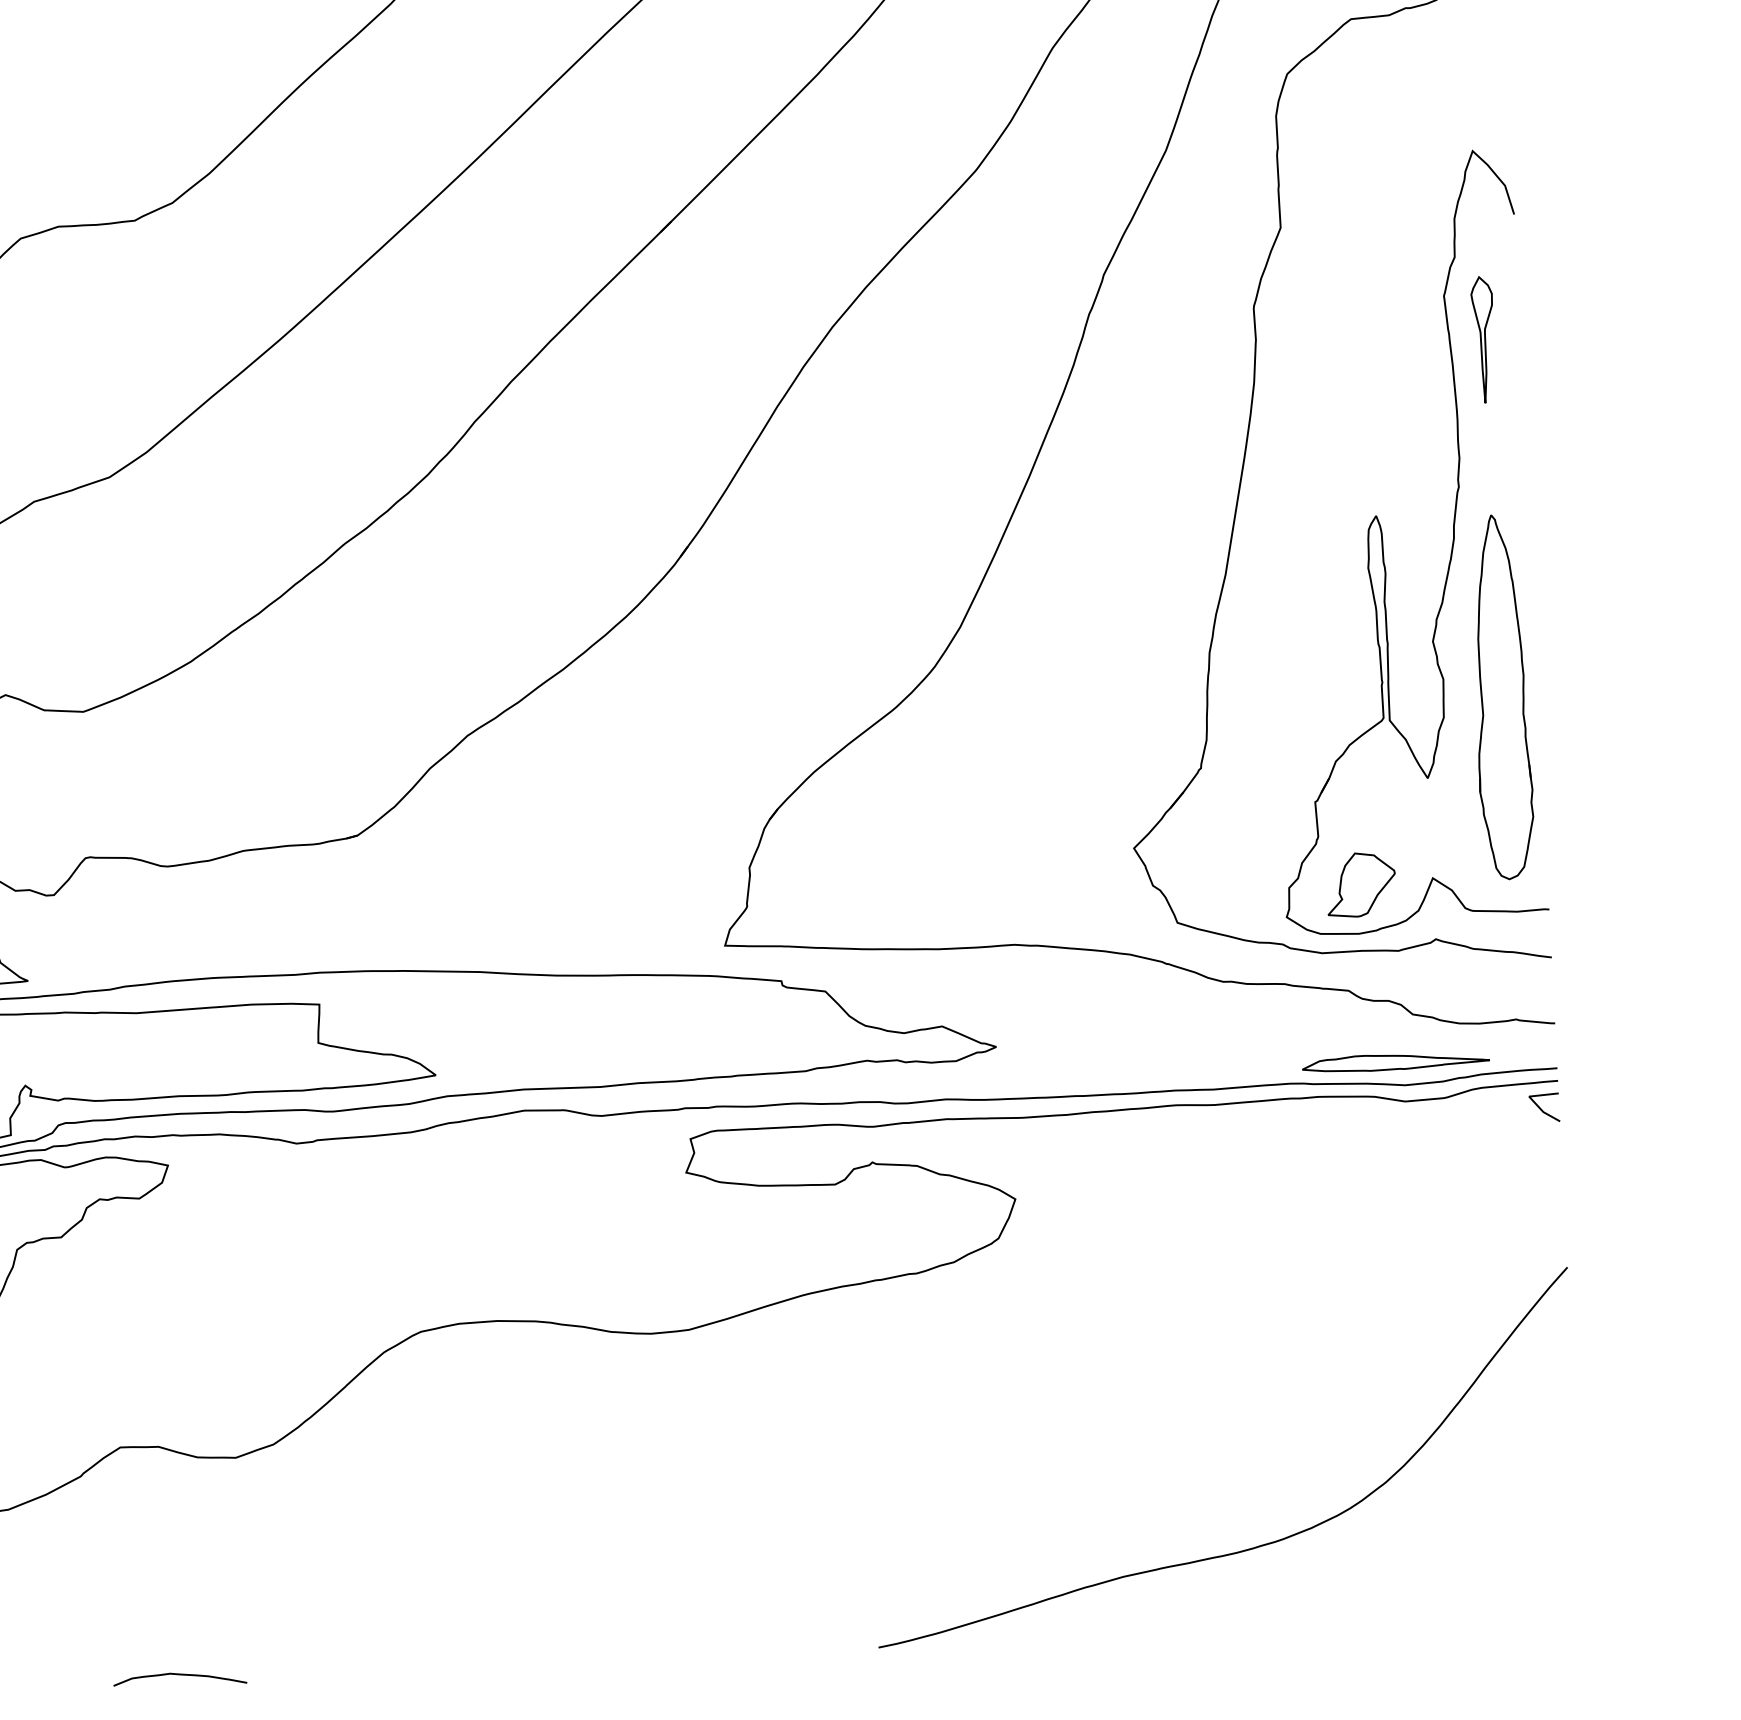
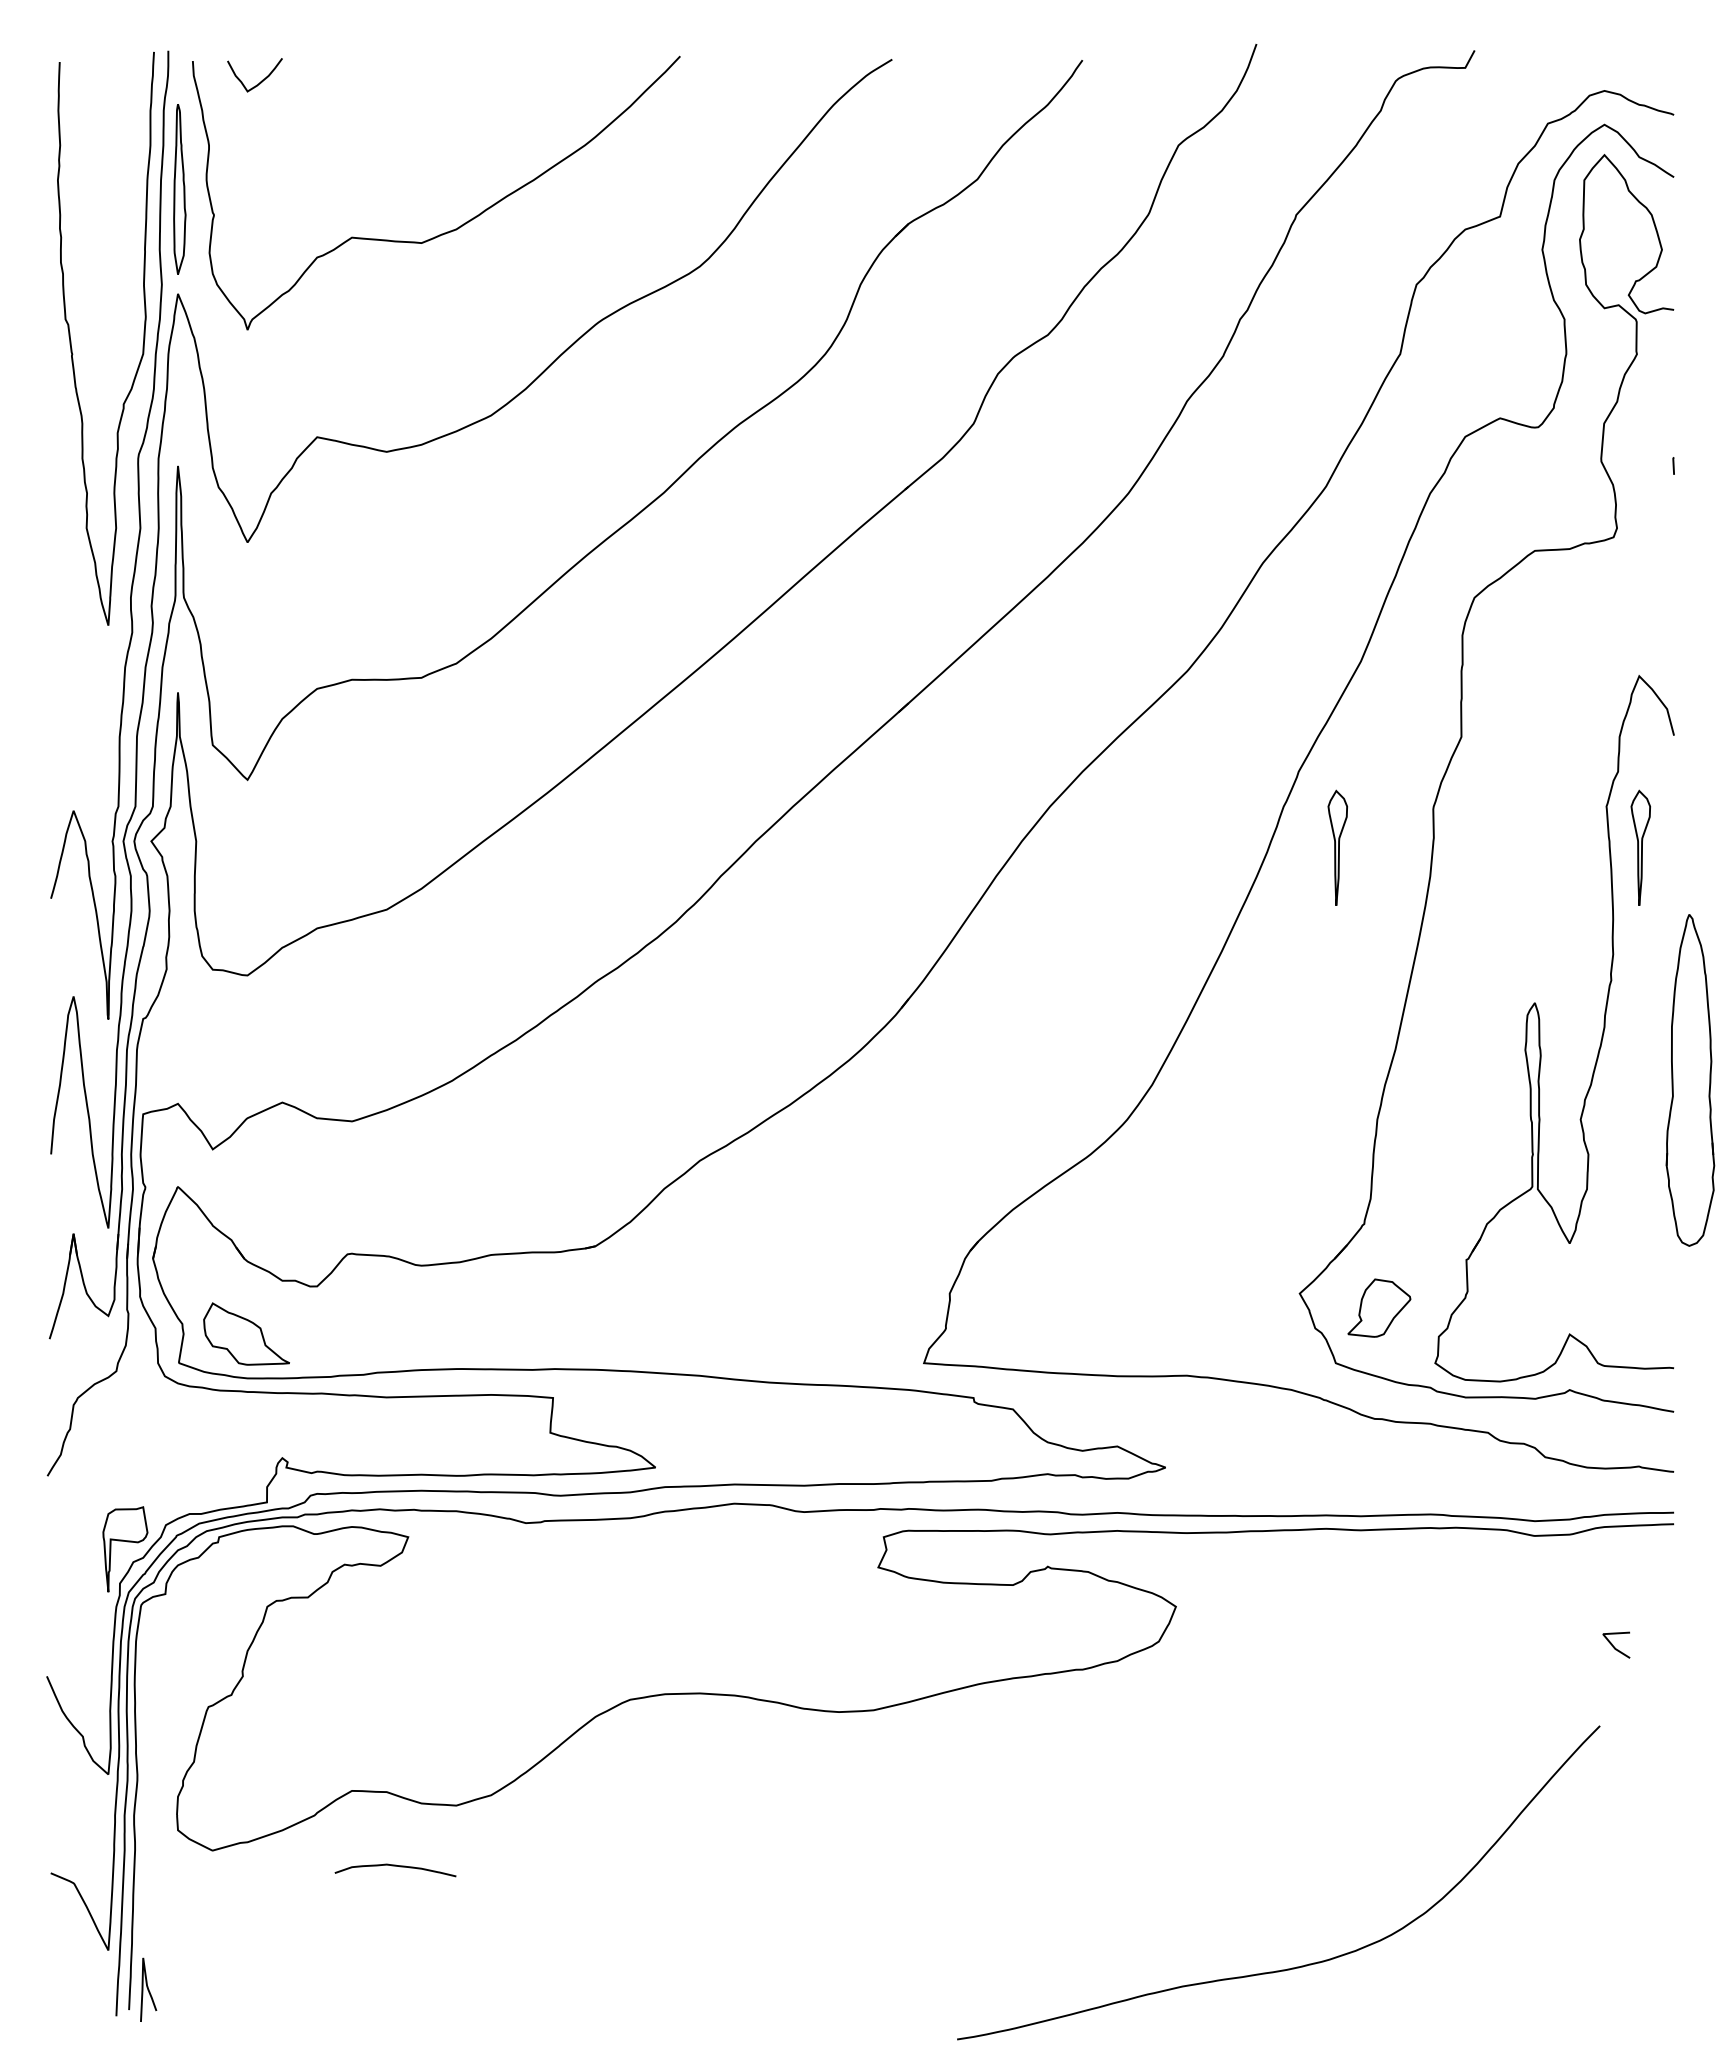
part: (1150, 356) -> (1337, 847), added
part: (1501, 697) -> (1690, 1080), moved
part: (1361, 884) -> (1379, 1307), moved
part: (1395, 1061) -> (1527, 1499), removed
line: (1542, 1109) -> (1614, 1646), moved
curve: (1247, 1548) -> (1296, 1966), moved
curve: (179, 1675) -> (395, 1866), moved

